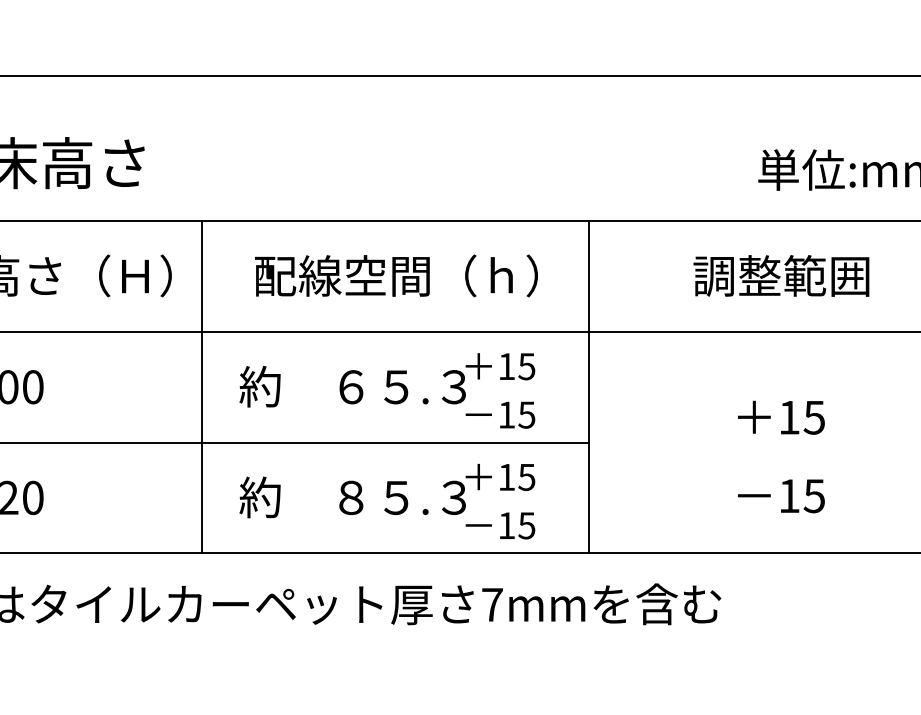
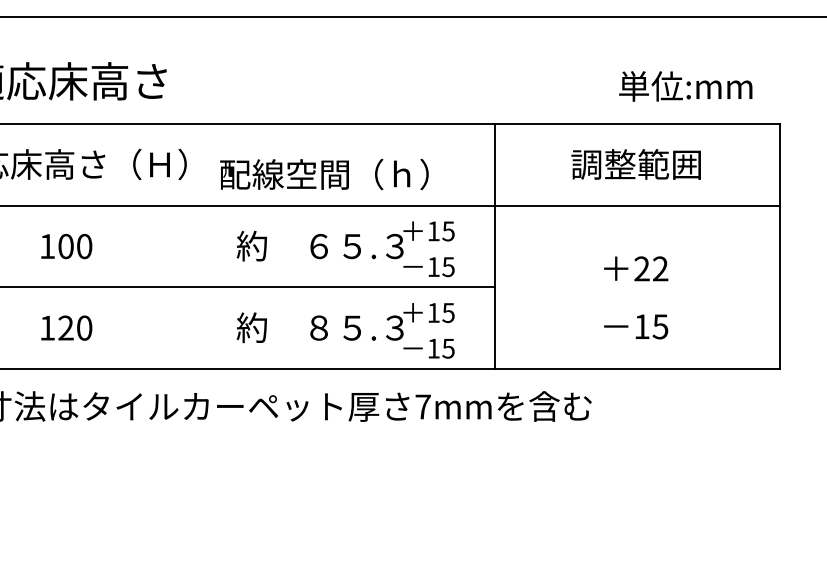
text: (396, 275) -> (324, 174), moved
line: (202, 387) -> (209, 246), removed
text: (802, 417) -> (651, 268), 15 -> 22

